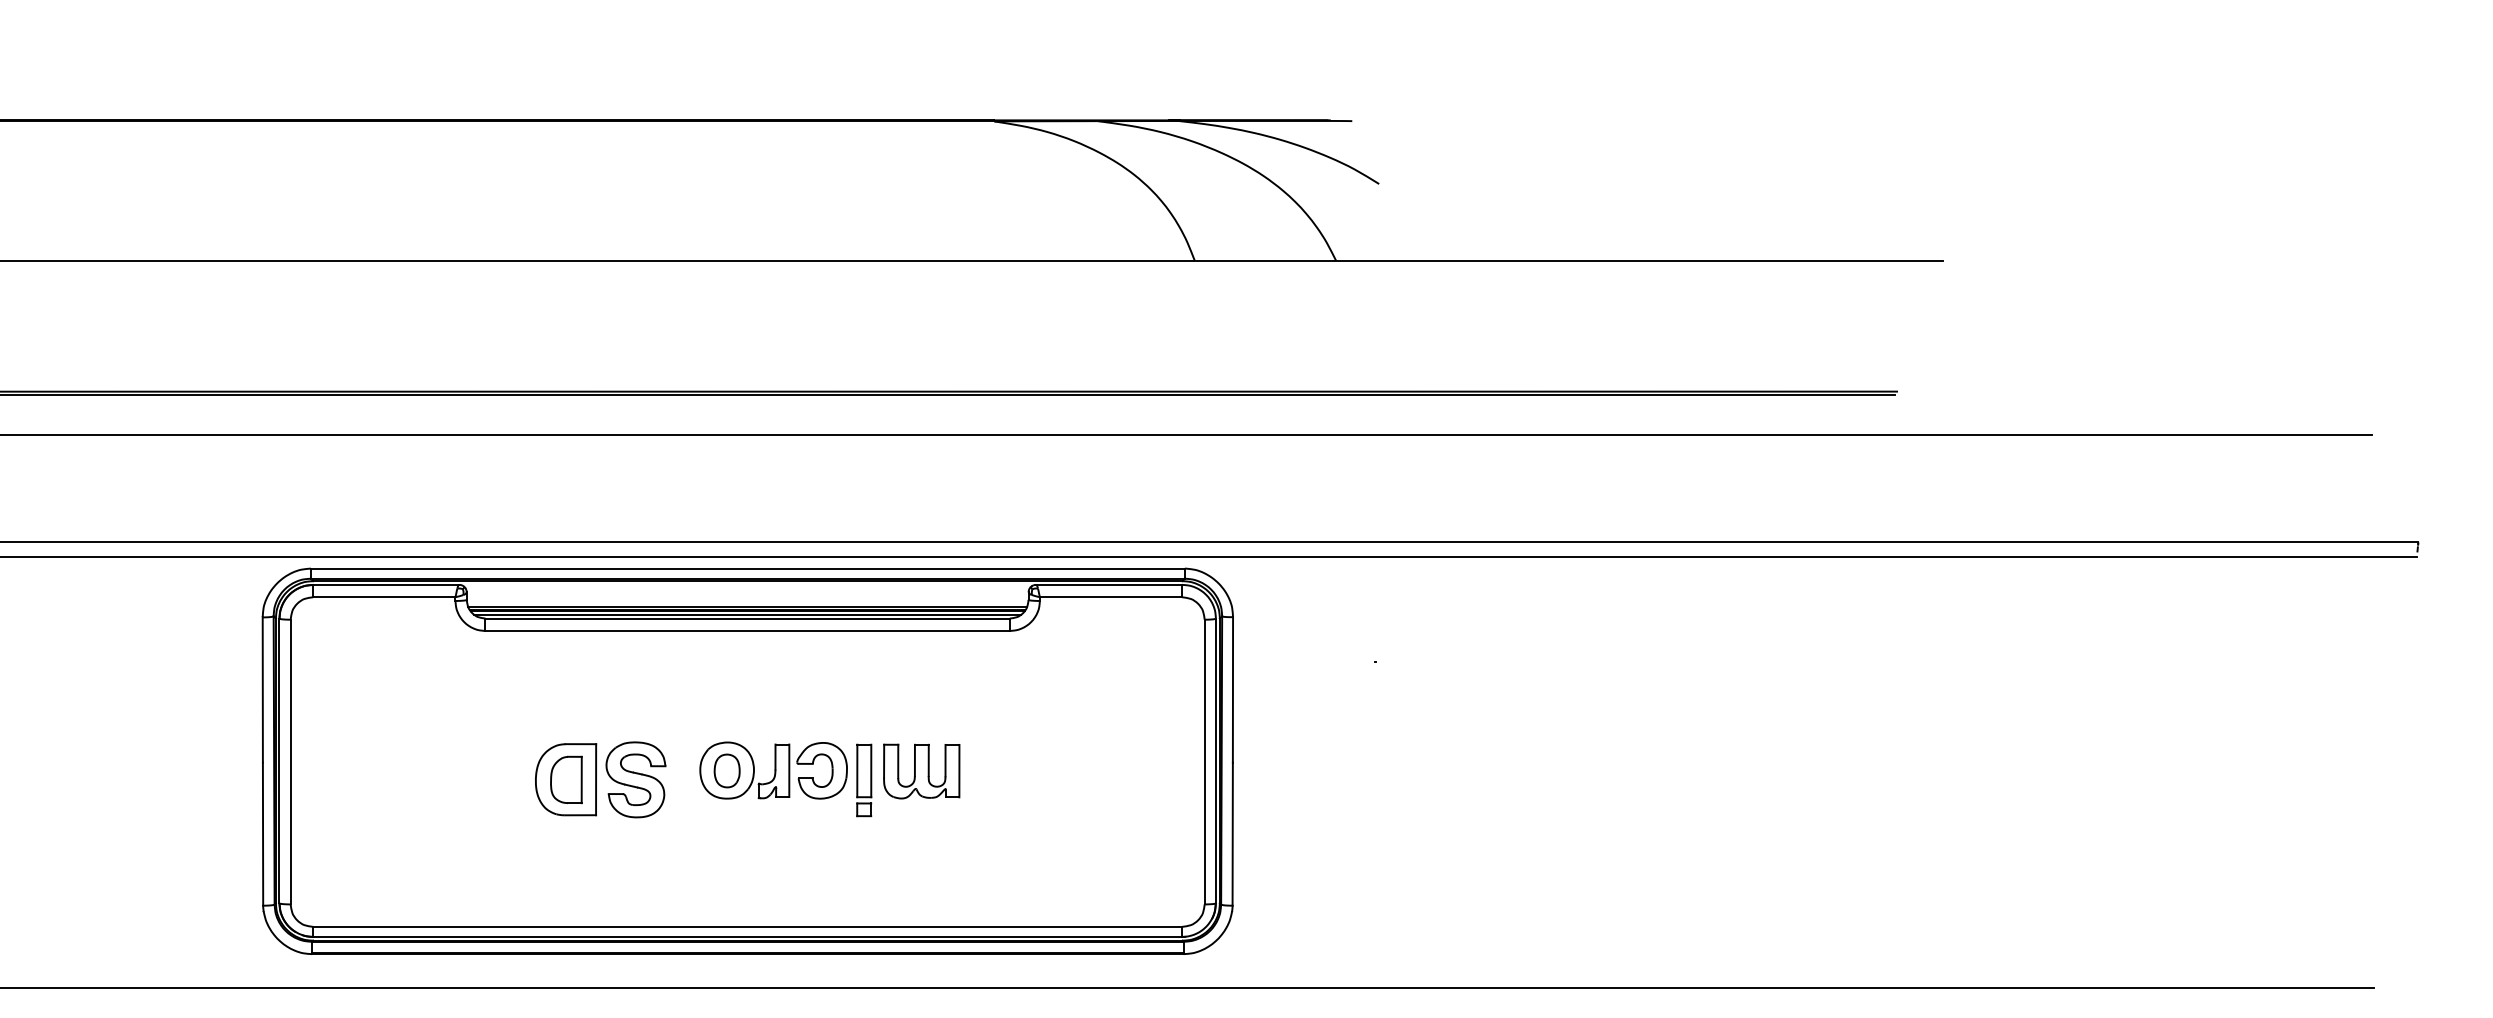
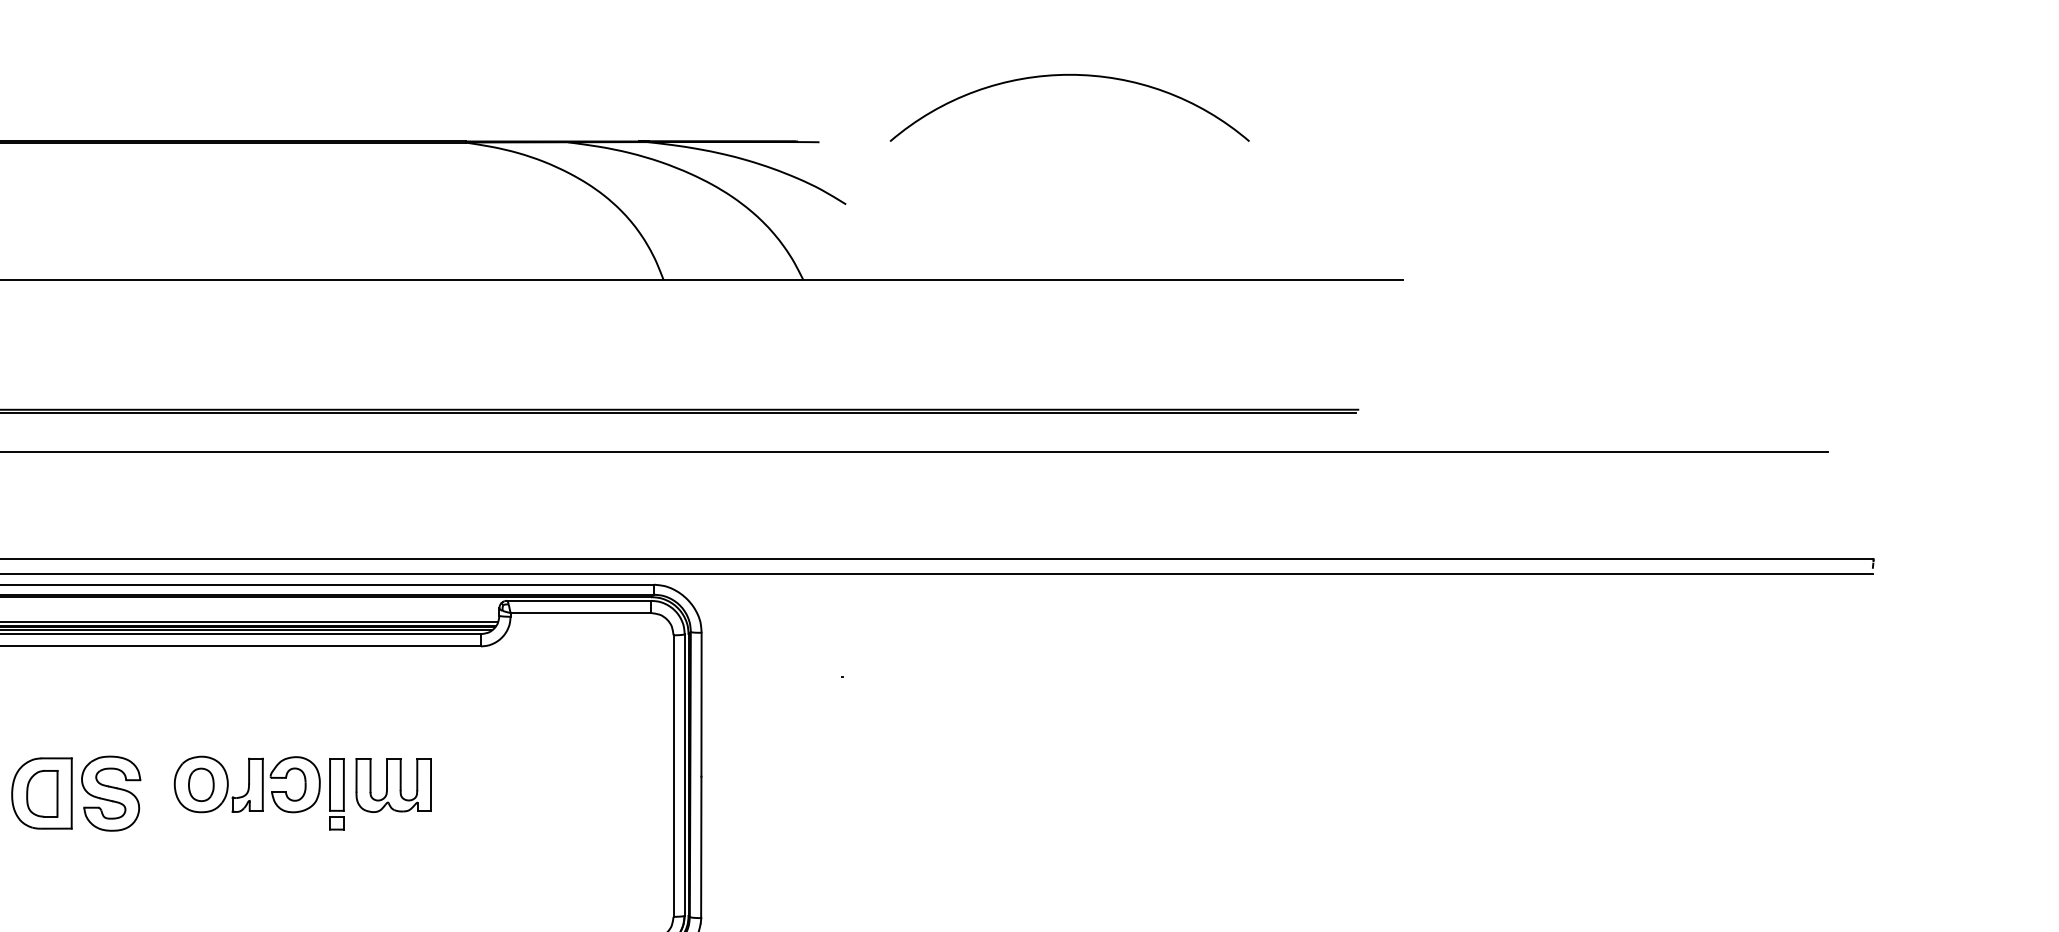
part: (1605, 53) -> (1069, 75), added

